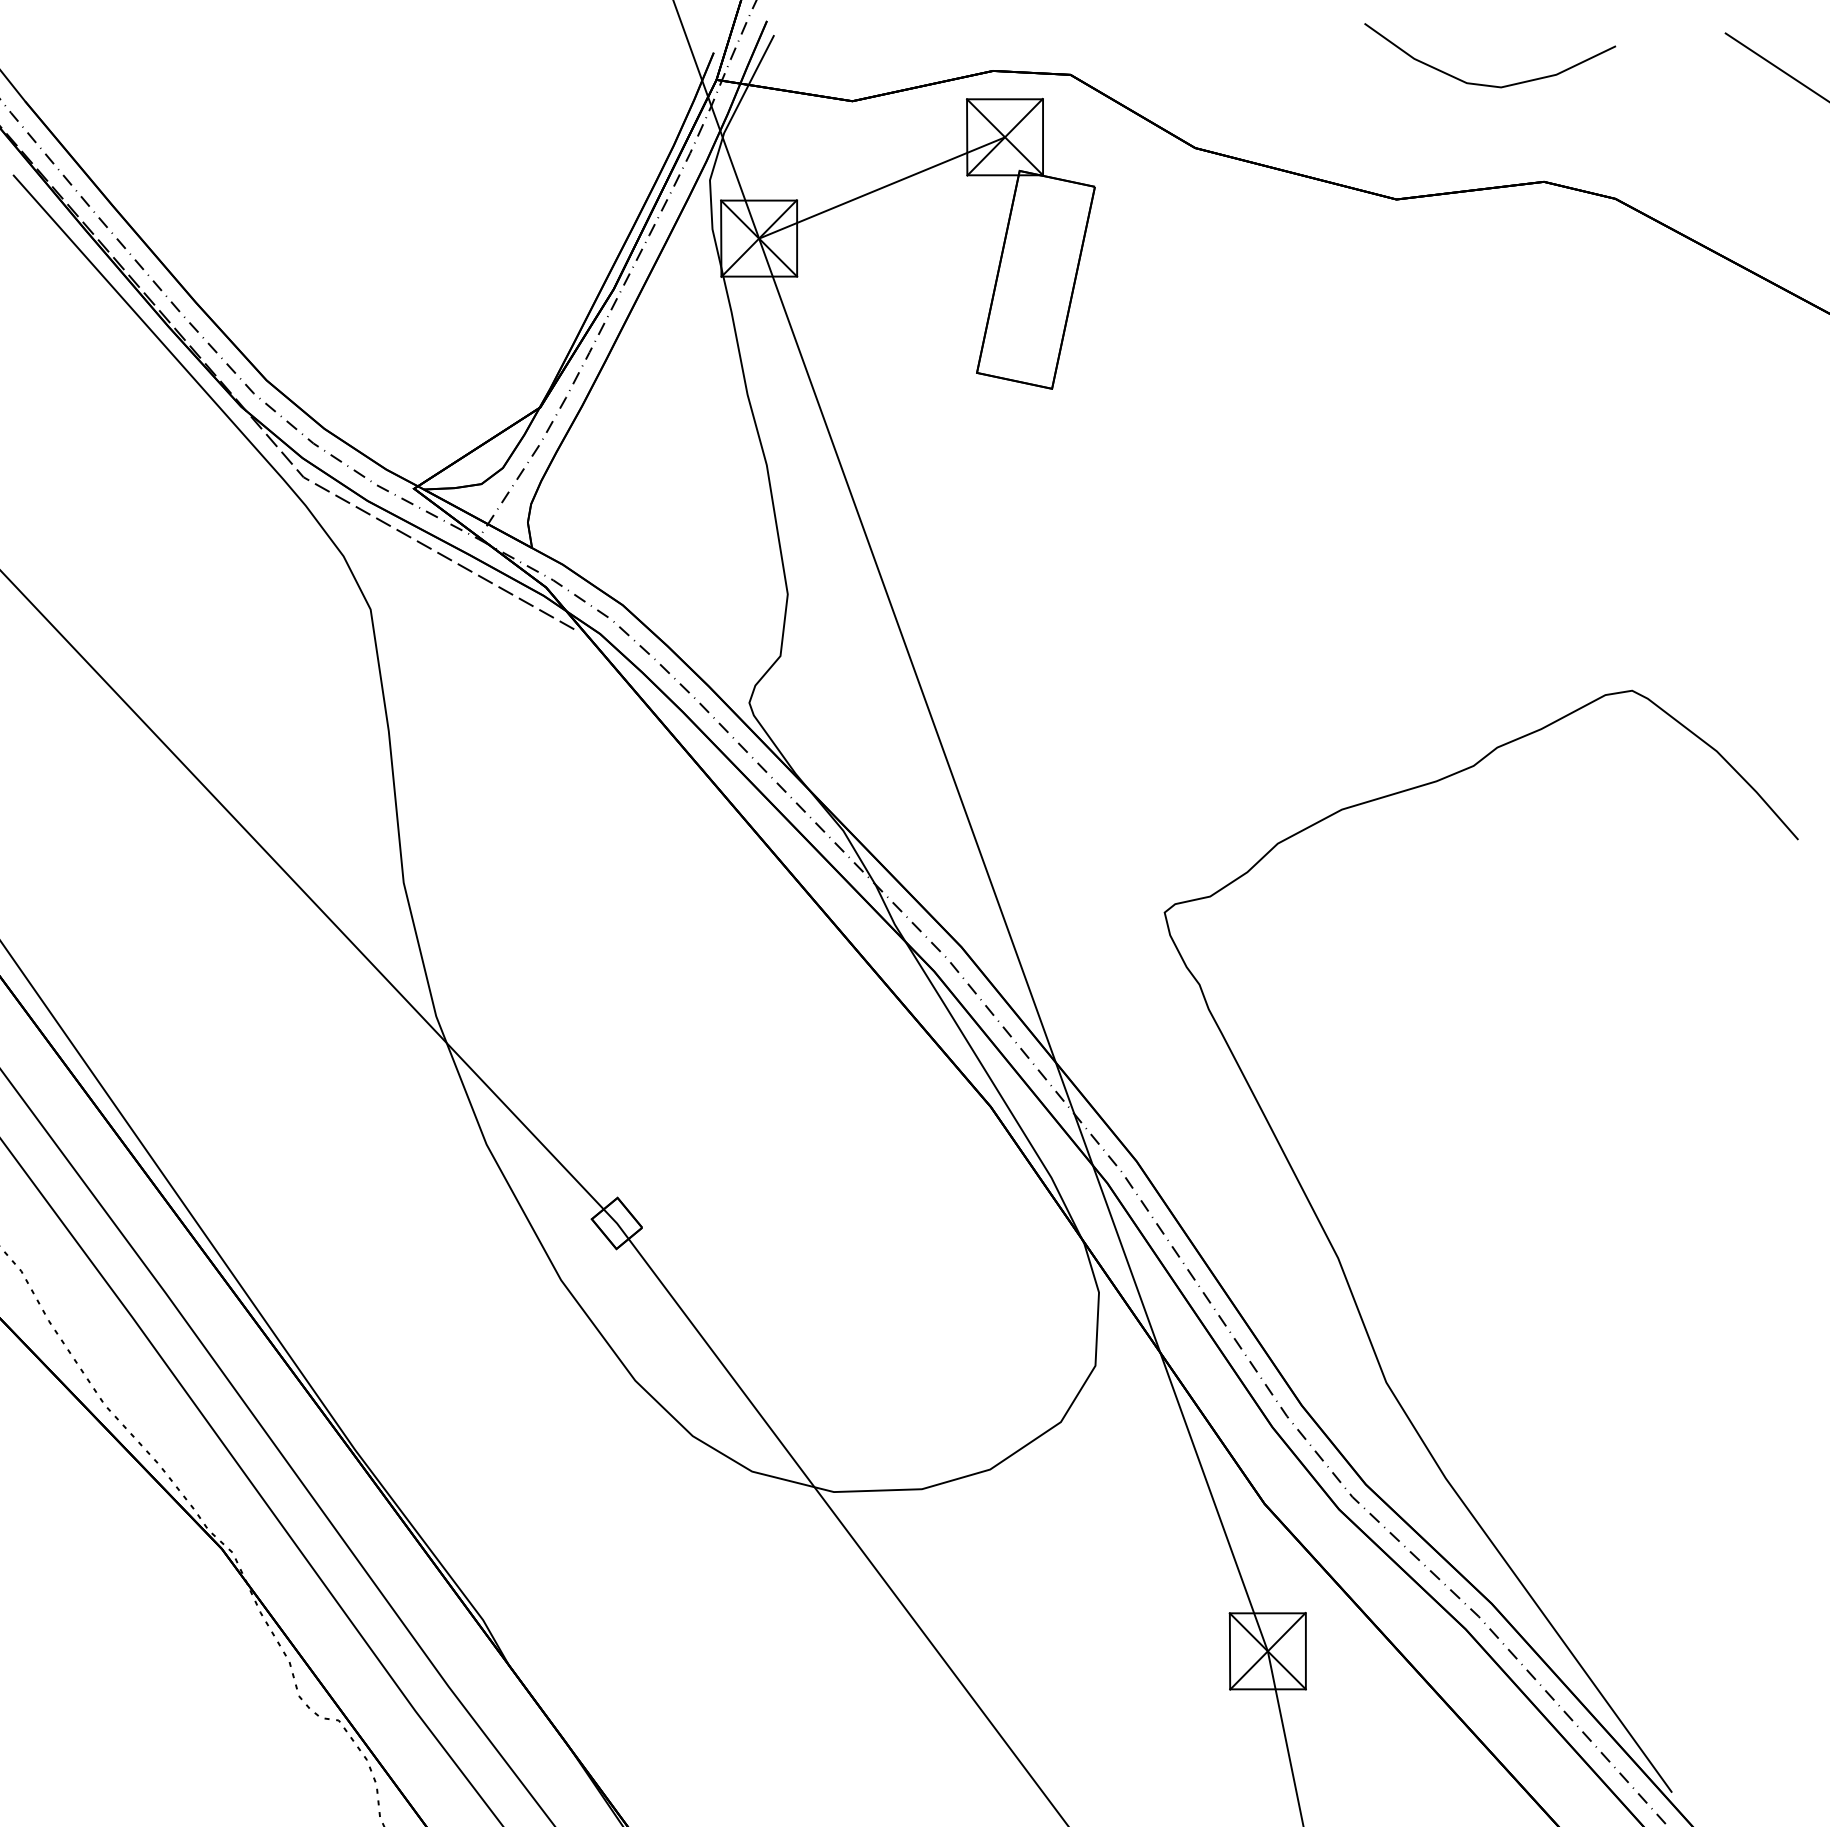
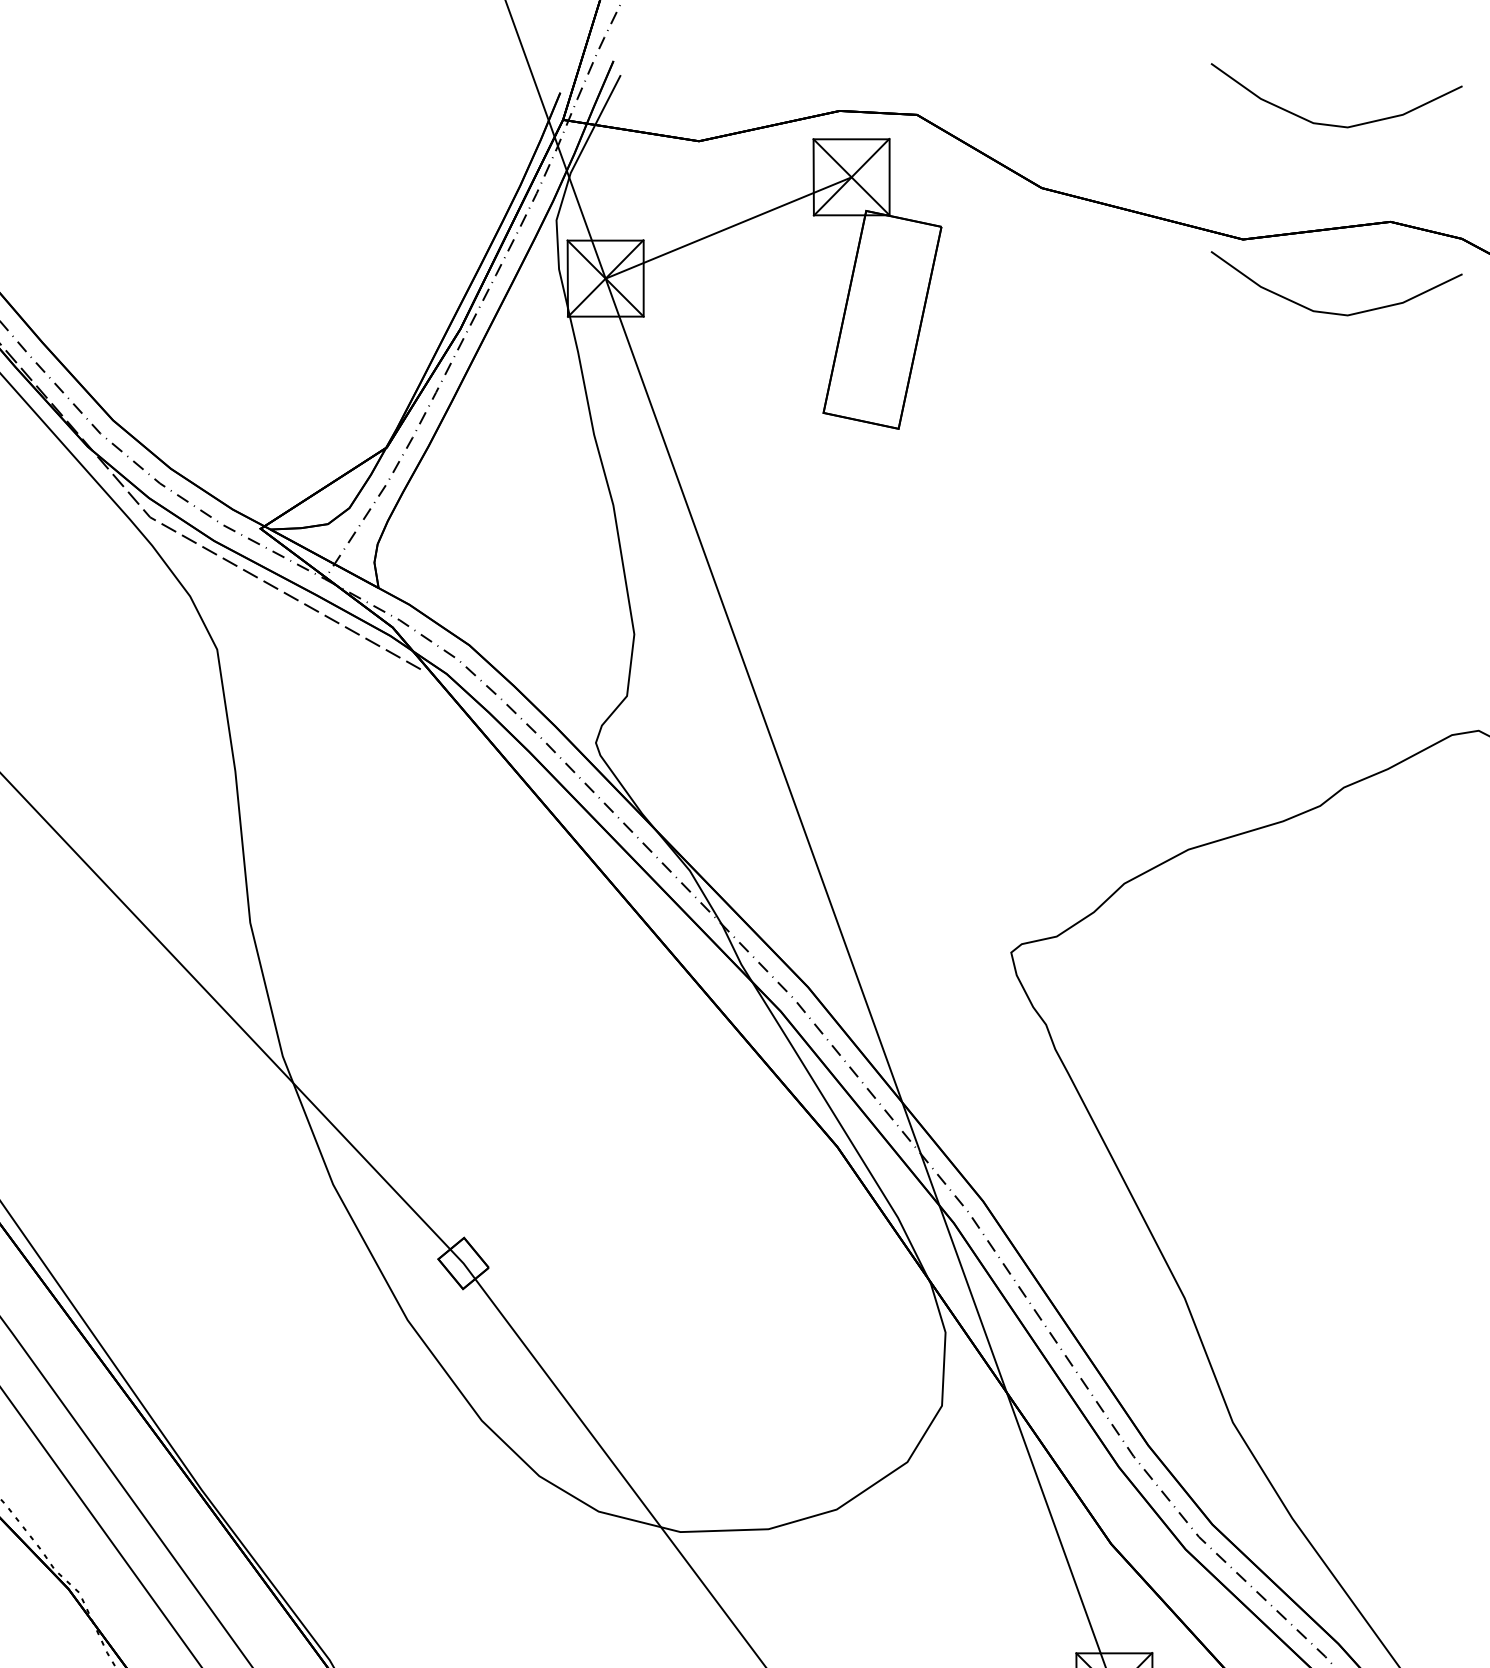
curve: (1487, 272) -> (1334, 312), added

